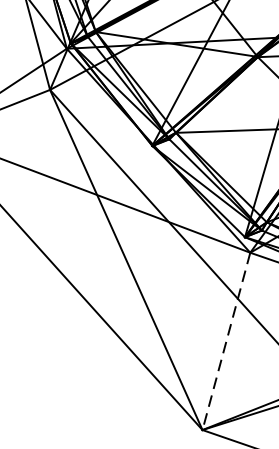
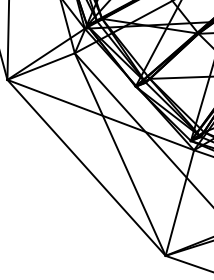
line: (225, 342) -> (179, 203), dashed -> solid

